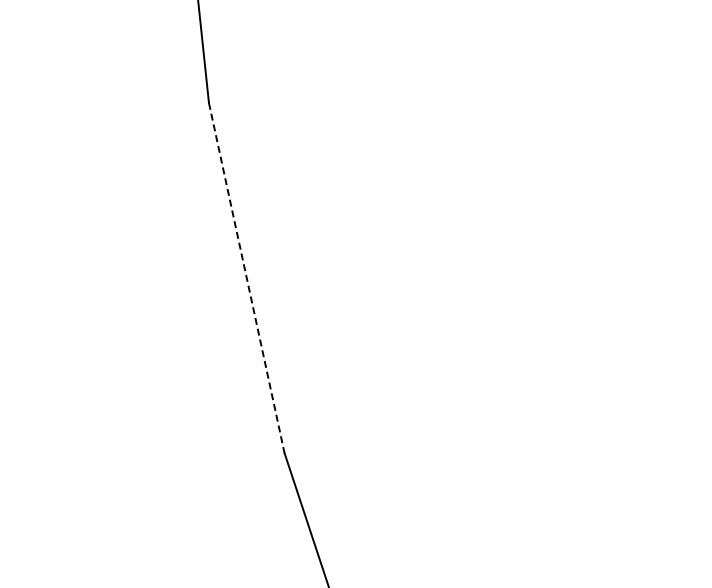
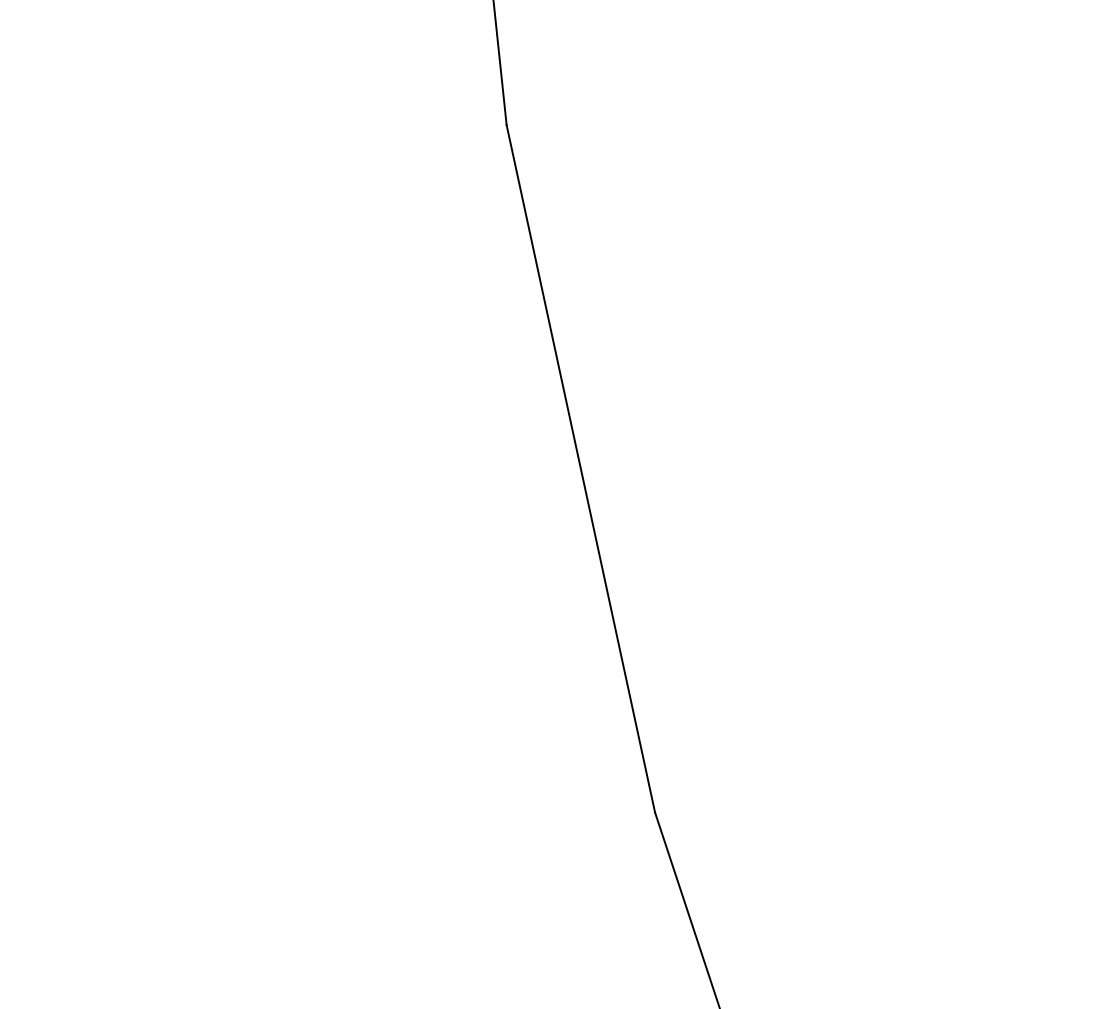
line: (246, 278) -> (580, 469), dashed -> solid

